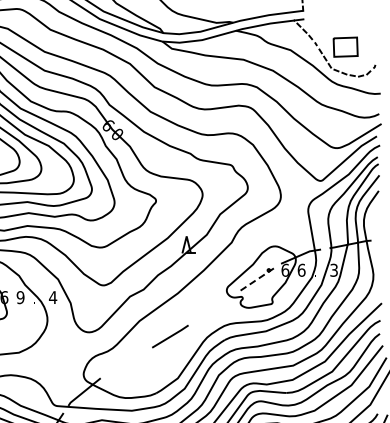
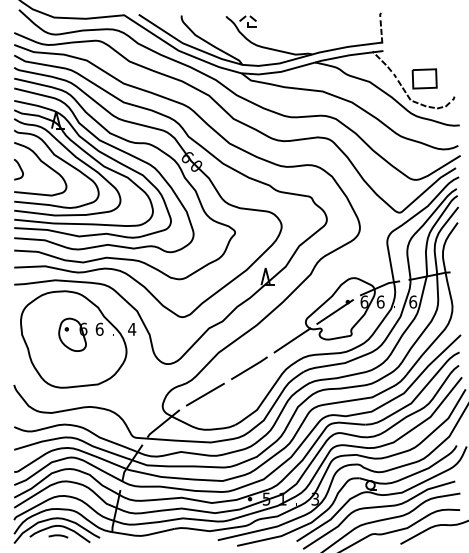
text: (334, 269) -> (413, 301), 3 -> 6
line: (255, 280) -> (334, 312), dashed -> solid
text: (20, 296) -> (99, 328), 9 -> 6
line: (213, 308) -> (292, 340), added
line: (125, 362) -> (204, 394), added

